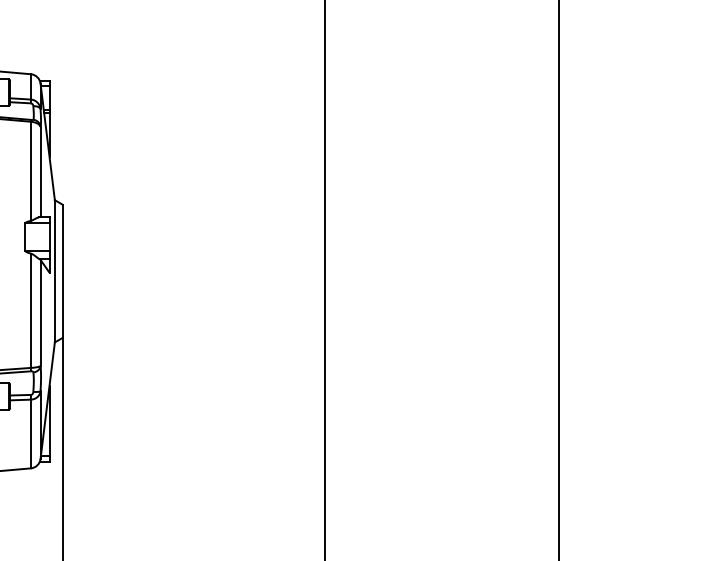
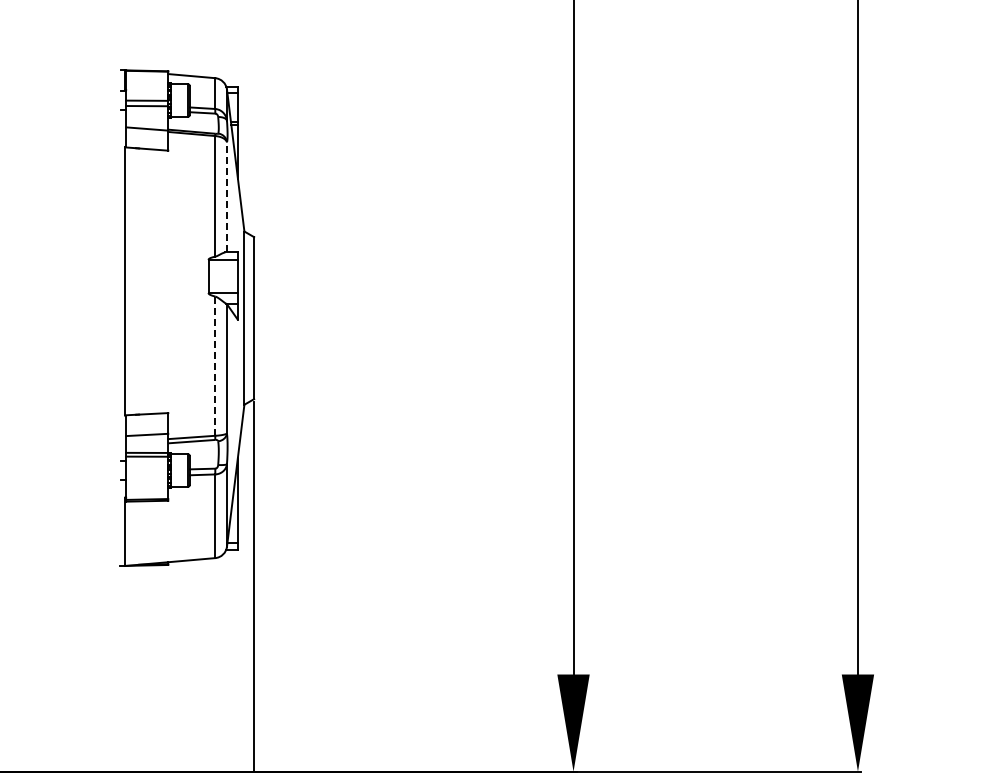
line: (40, 171) -> (226, 196), solid -> dashed
line: (31, 311) -> (215, 366), solid -> dashed

